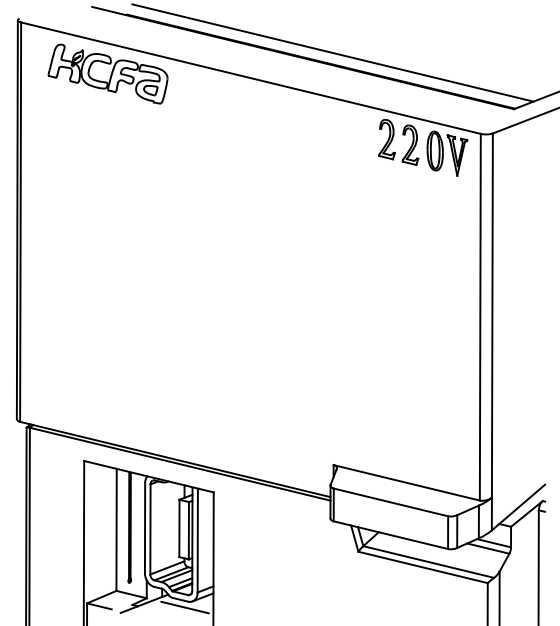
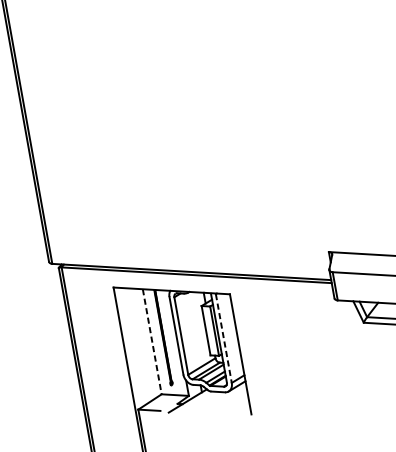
line: (116, 530) -> (152, 342), solid -> dashed
line: (197, 540) -> (223, 338), solid -> dashed
line: (184, 607) -> (222, 397), removed

